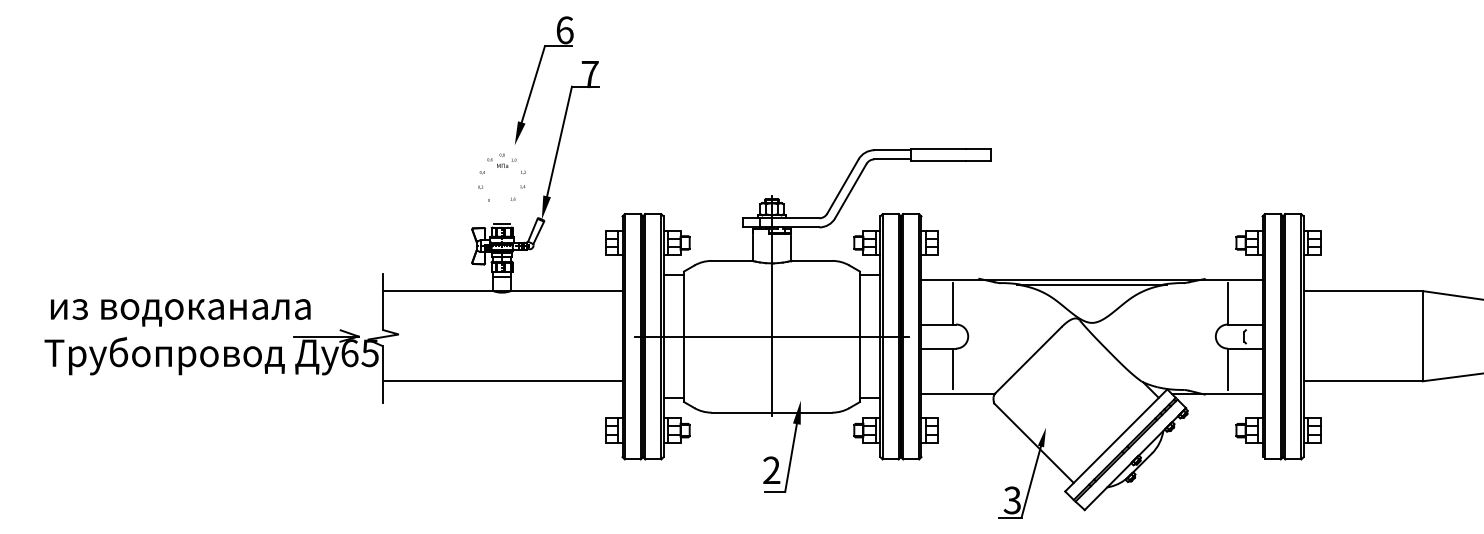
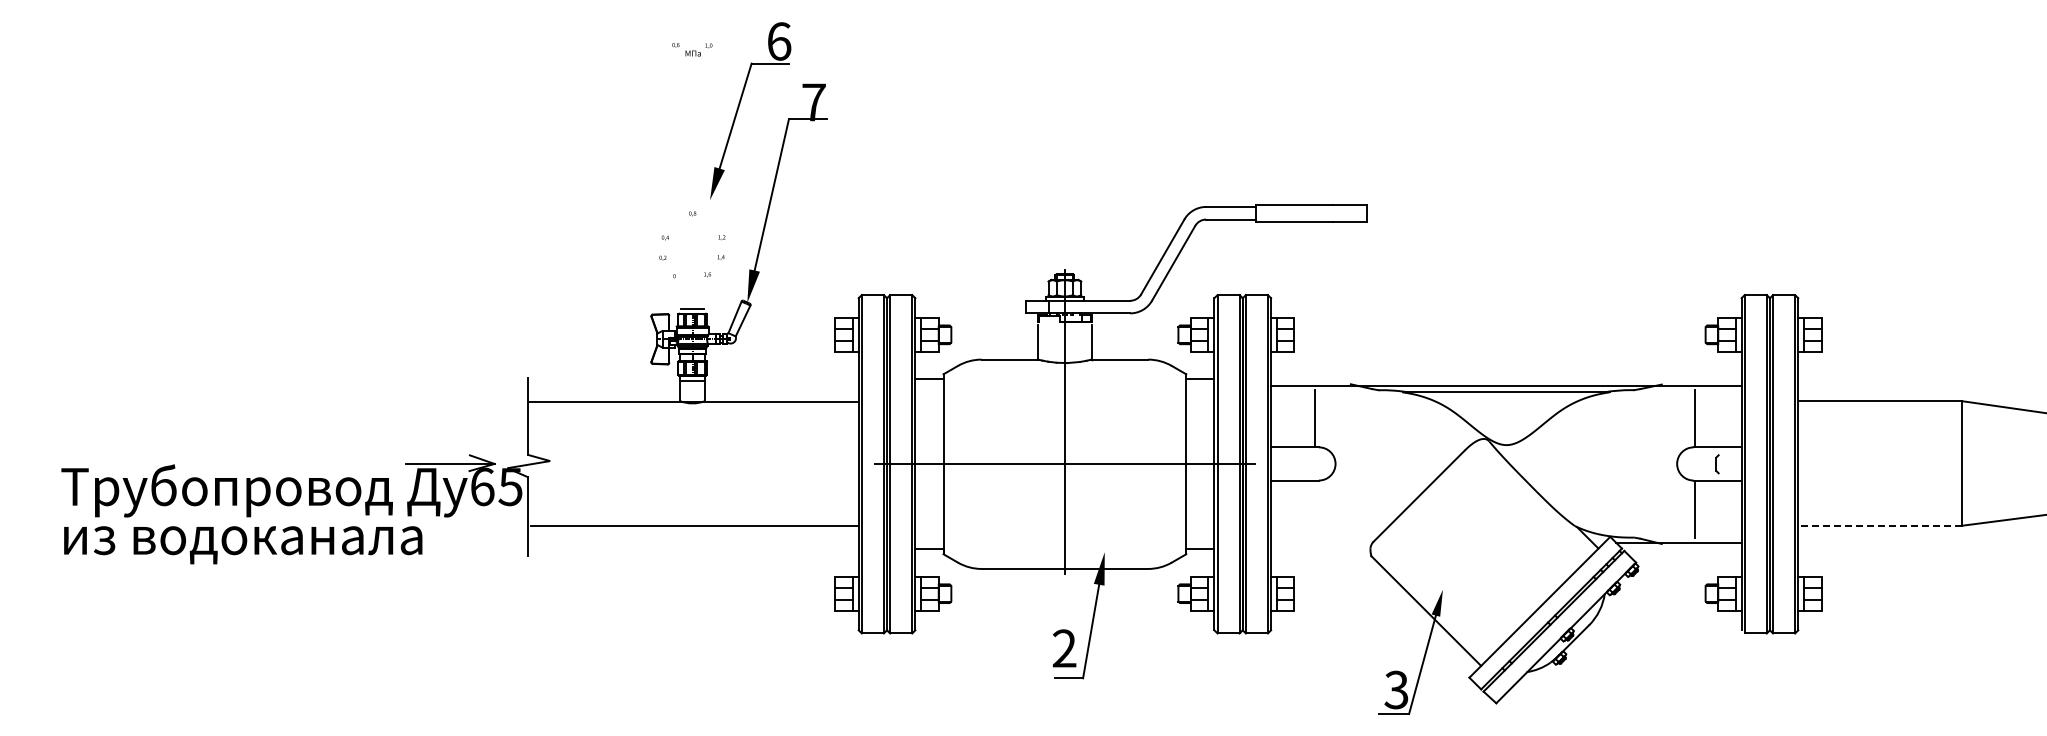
text: (502, 162) -> (692, 49), moved
text: (180, 313) -> (243, 545), moved
line: (953, 368) -> (1315, 508), removed
line: (1363, 381) -> (1880, 525), solid -> dashed
line: (958, 393) -> (1321, 542), removed

